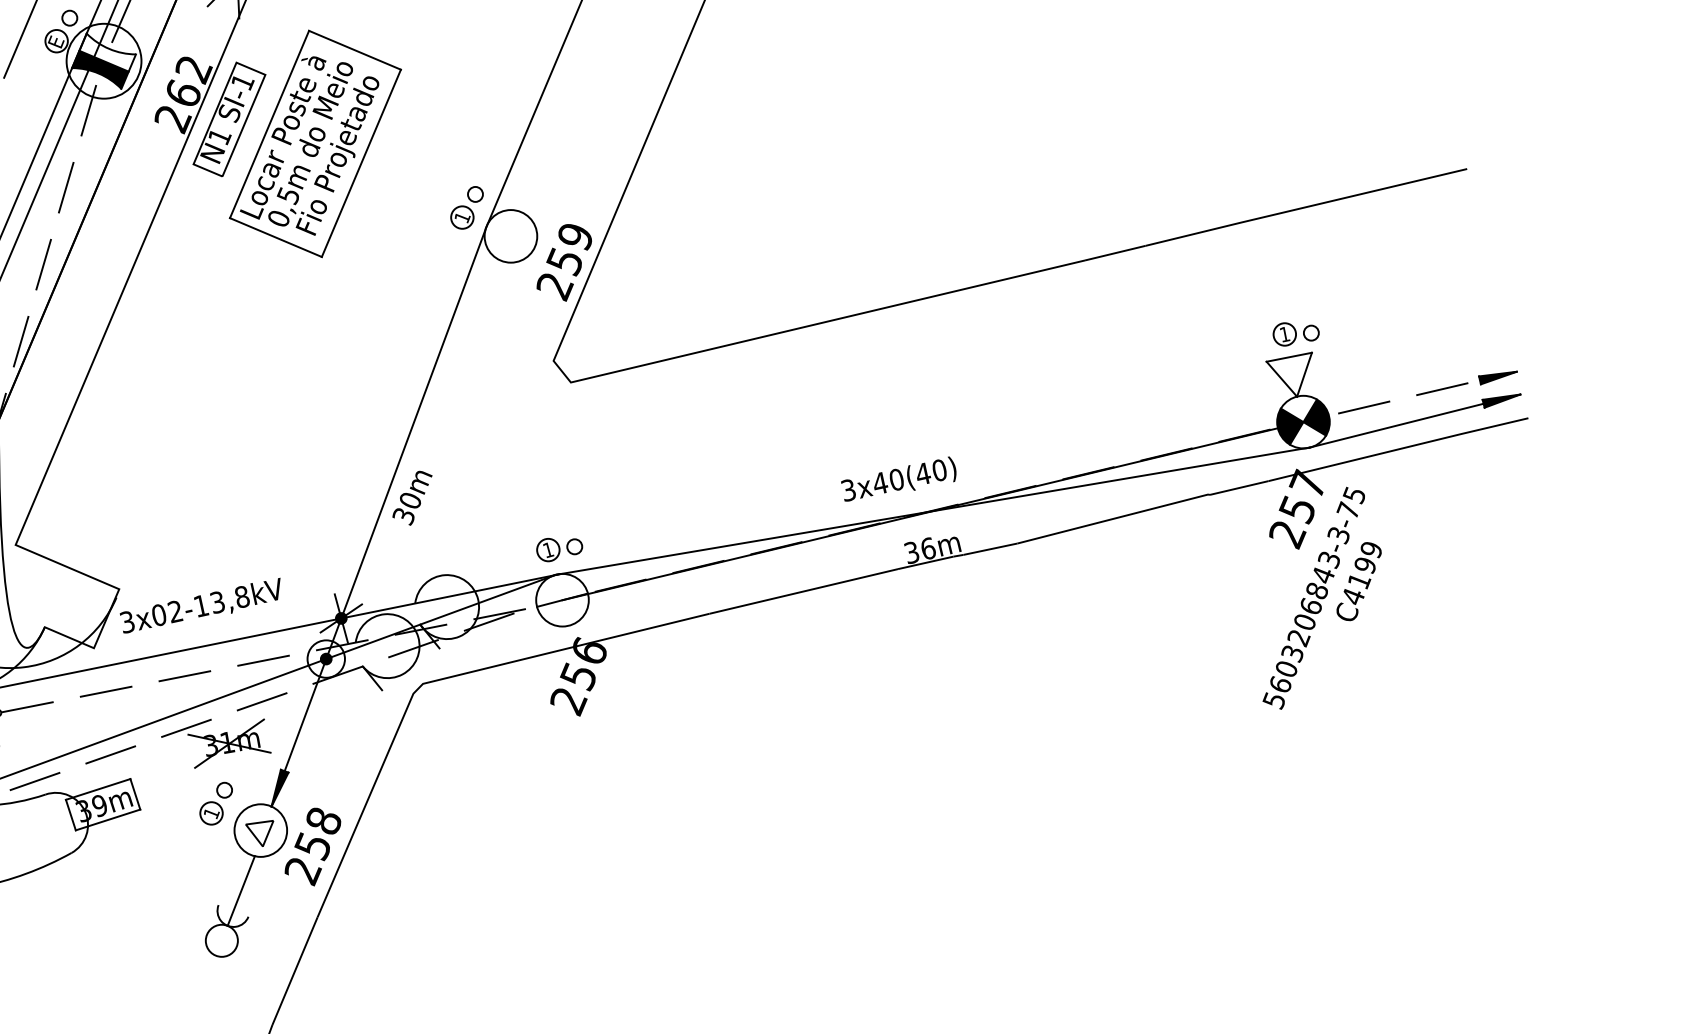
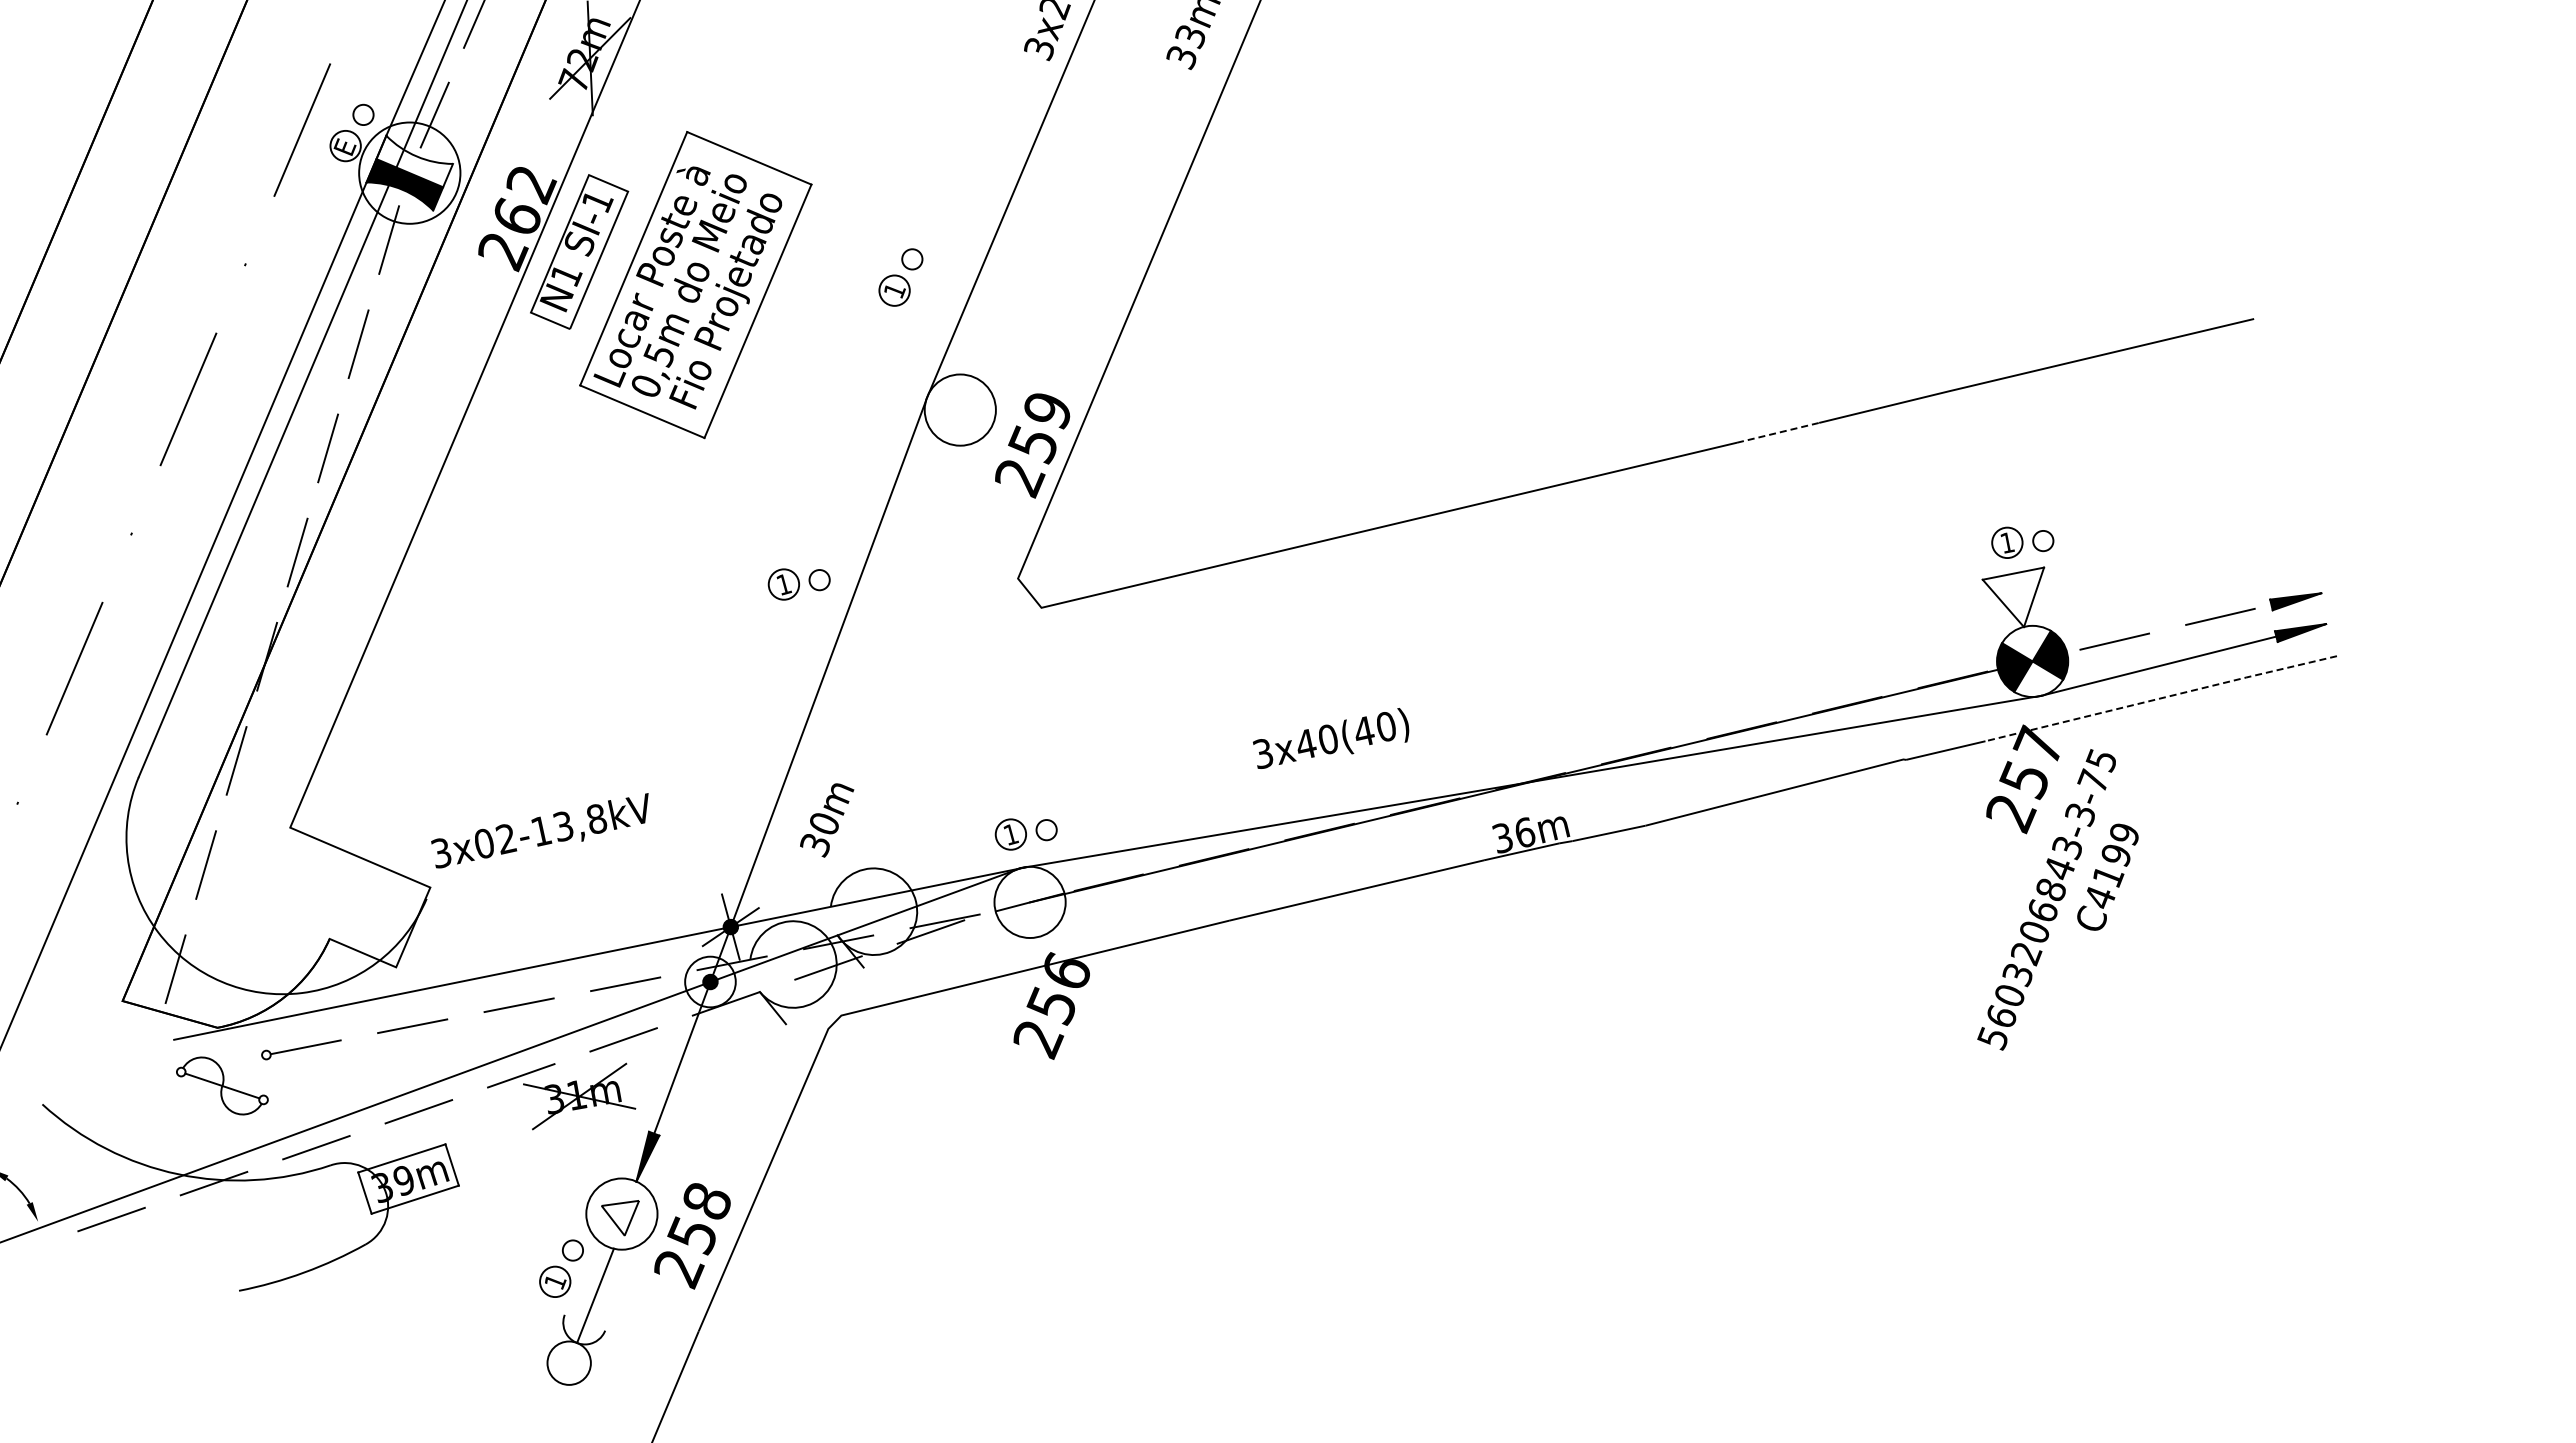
part: (466, 207) -> (900, 277), moved
line: (1115, 252) -> (1778, 432), solid -> dashed
part: (391, 365) -> (798, 584), added
line: (1398, 449) -> (2161, 698), solid -> dashed
text: (899, 479) -> (1331, 738), moved
text: (412, 498) -> (827, 820), moved
text: (199, 605) -> (539, 830), moved
part: (216, 803) -> (561, 1268), moved

